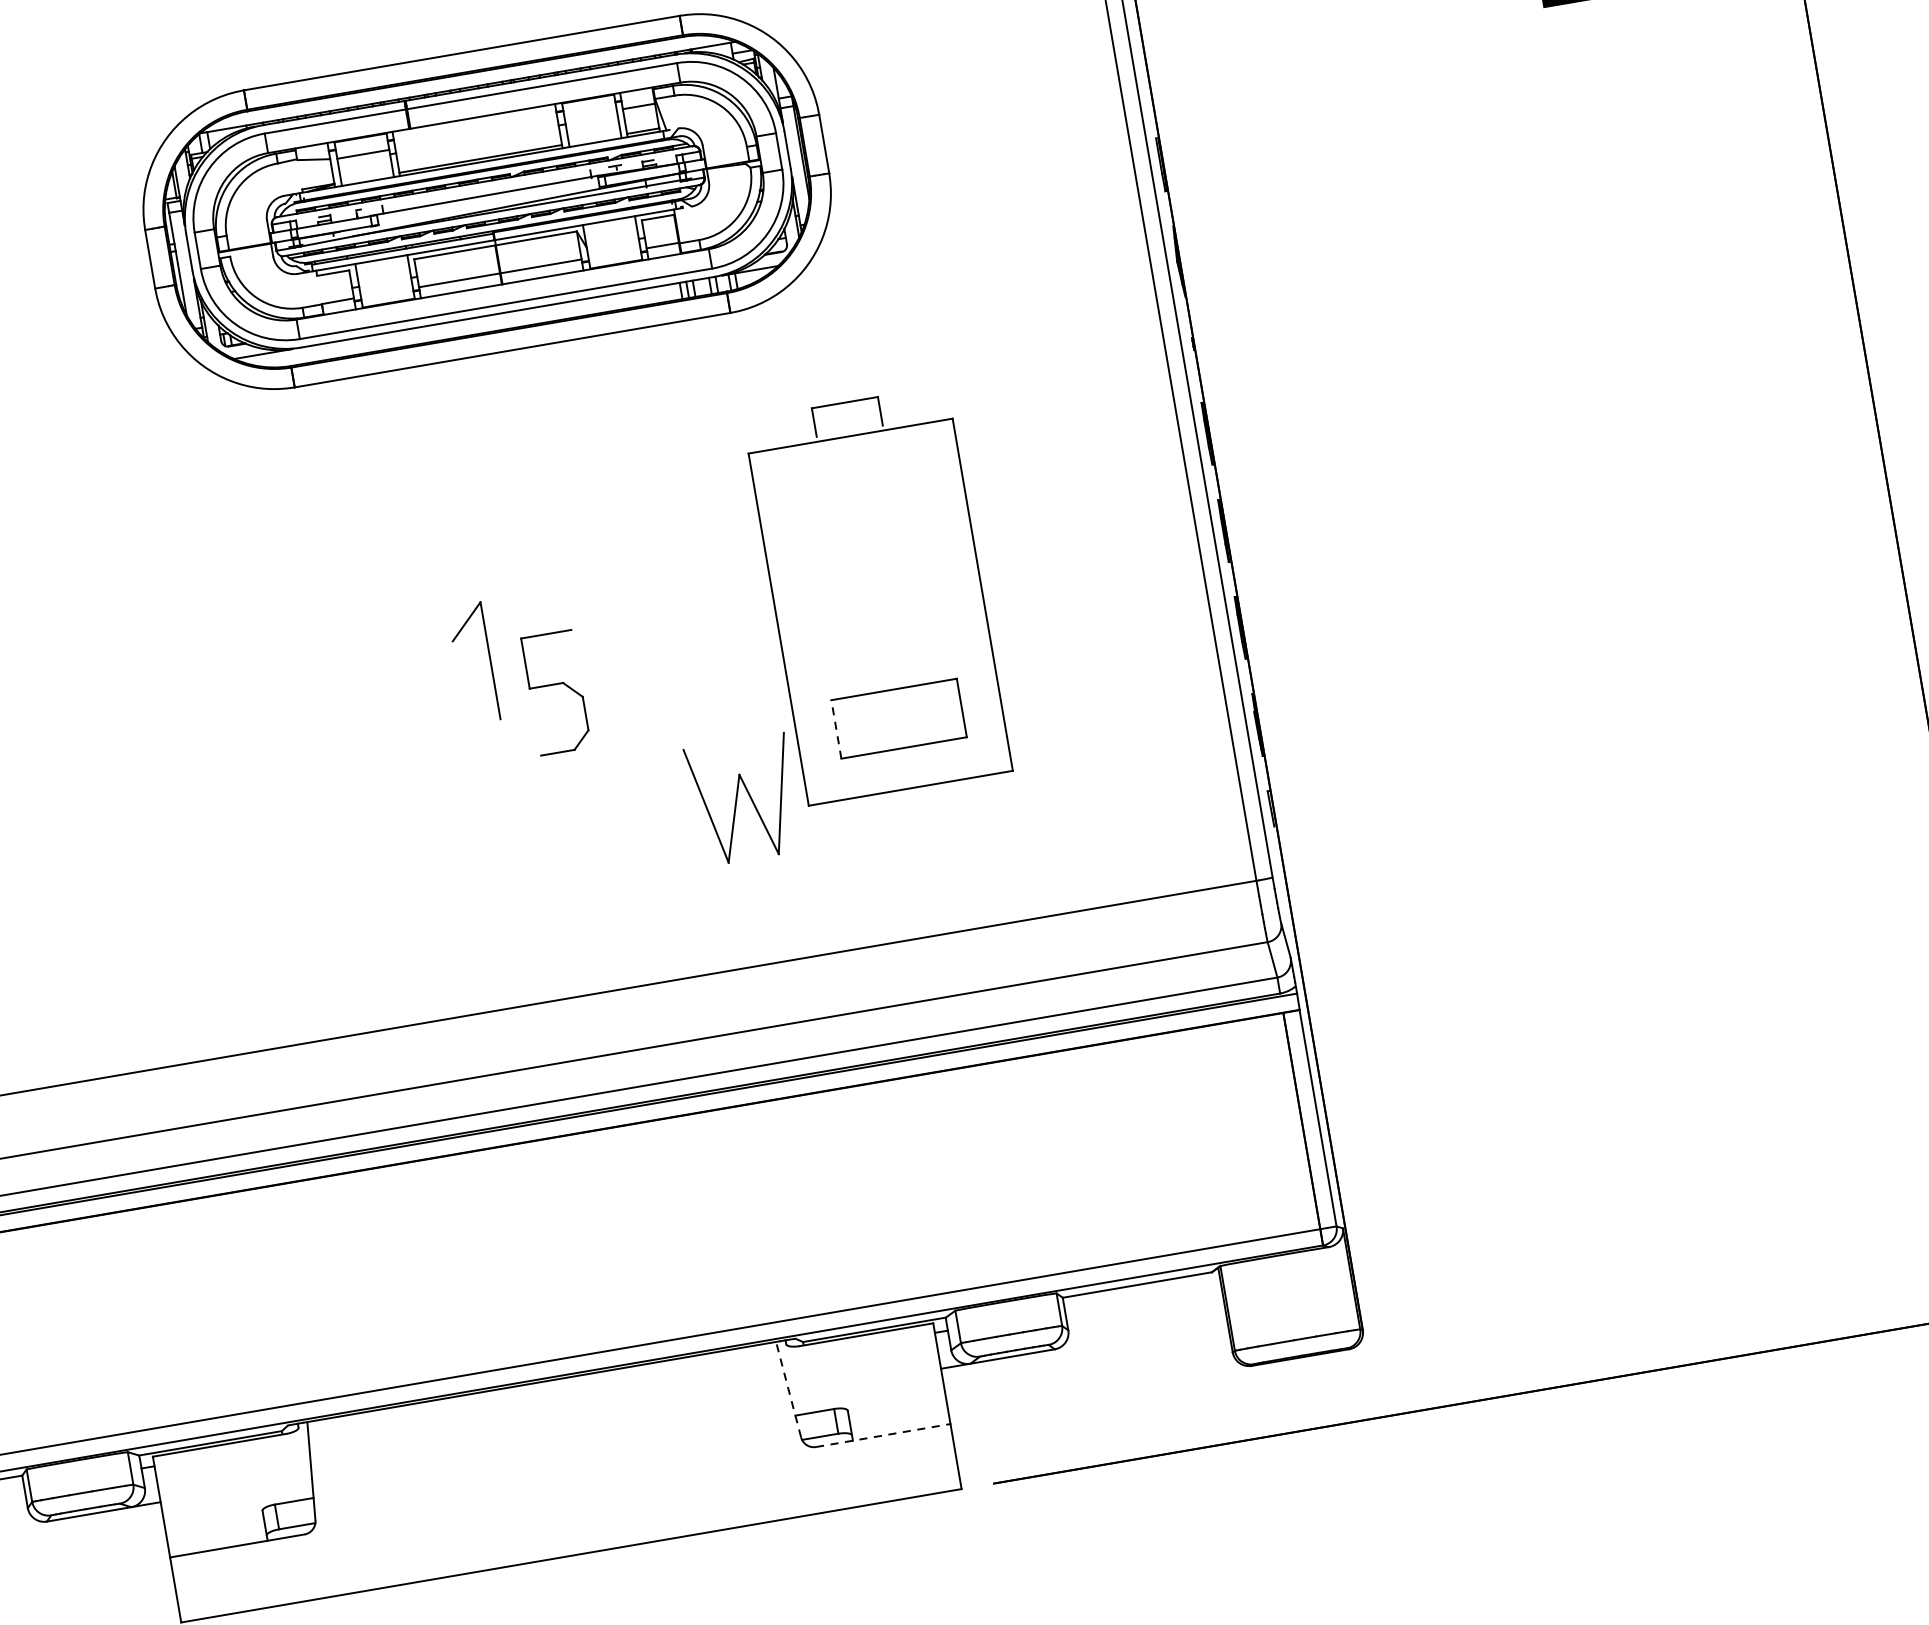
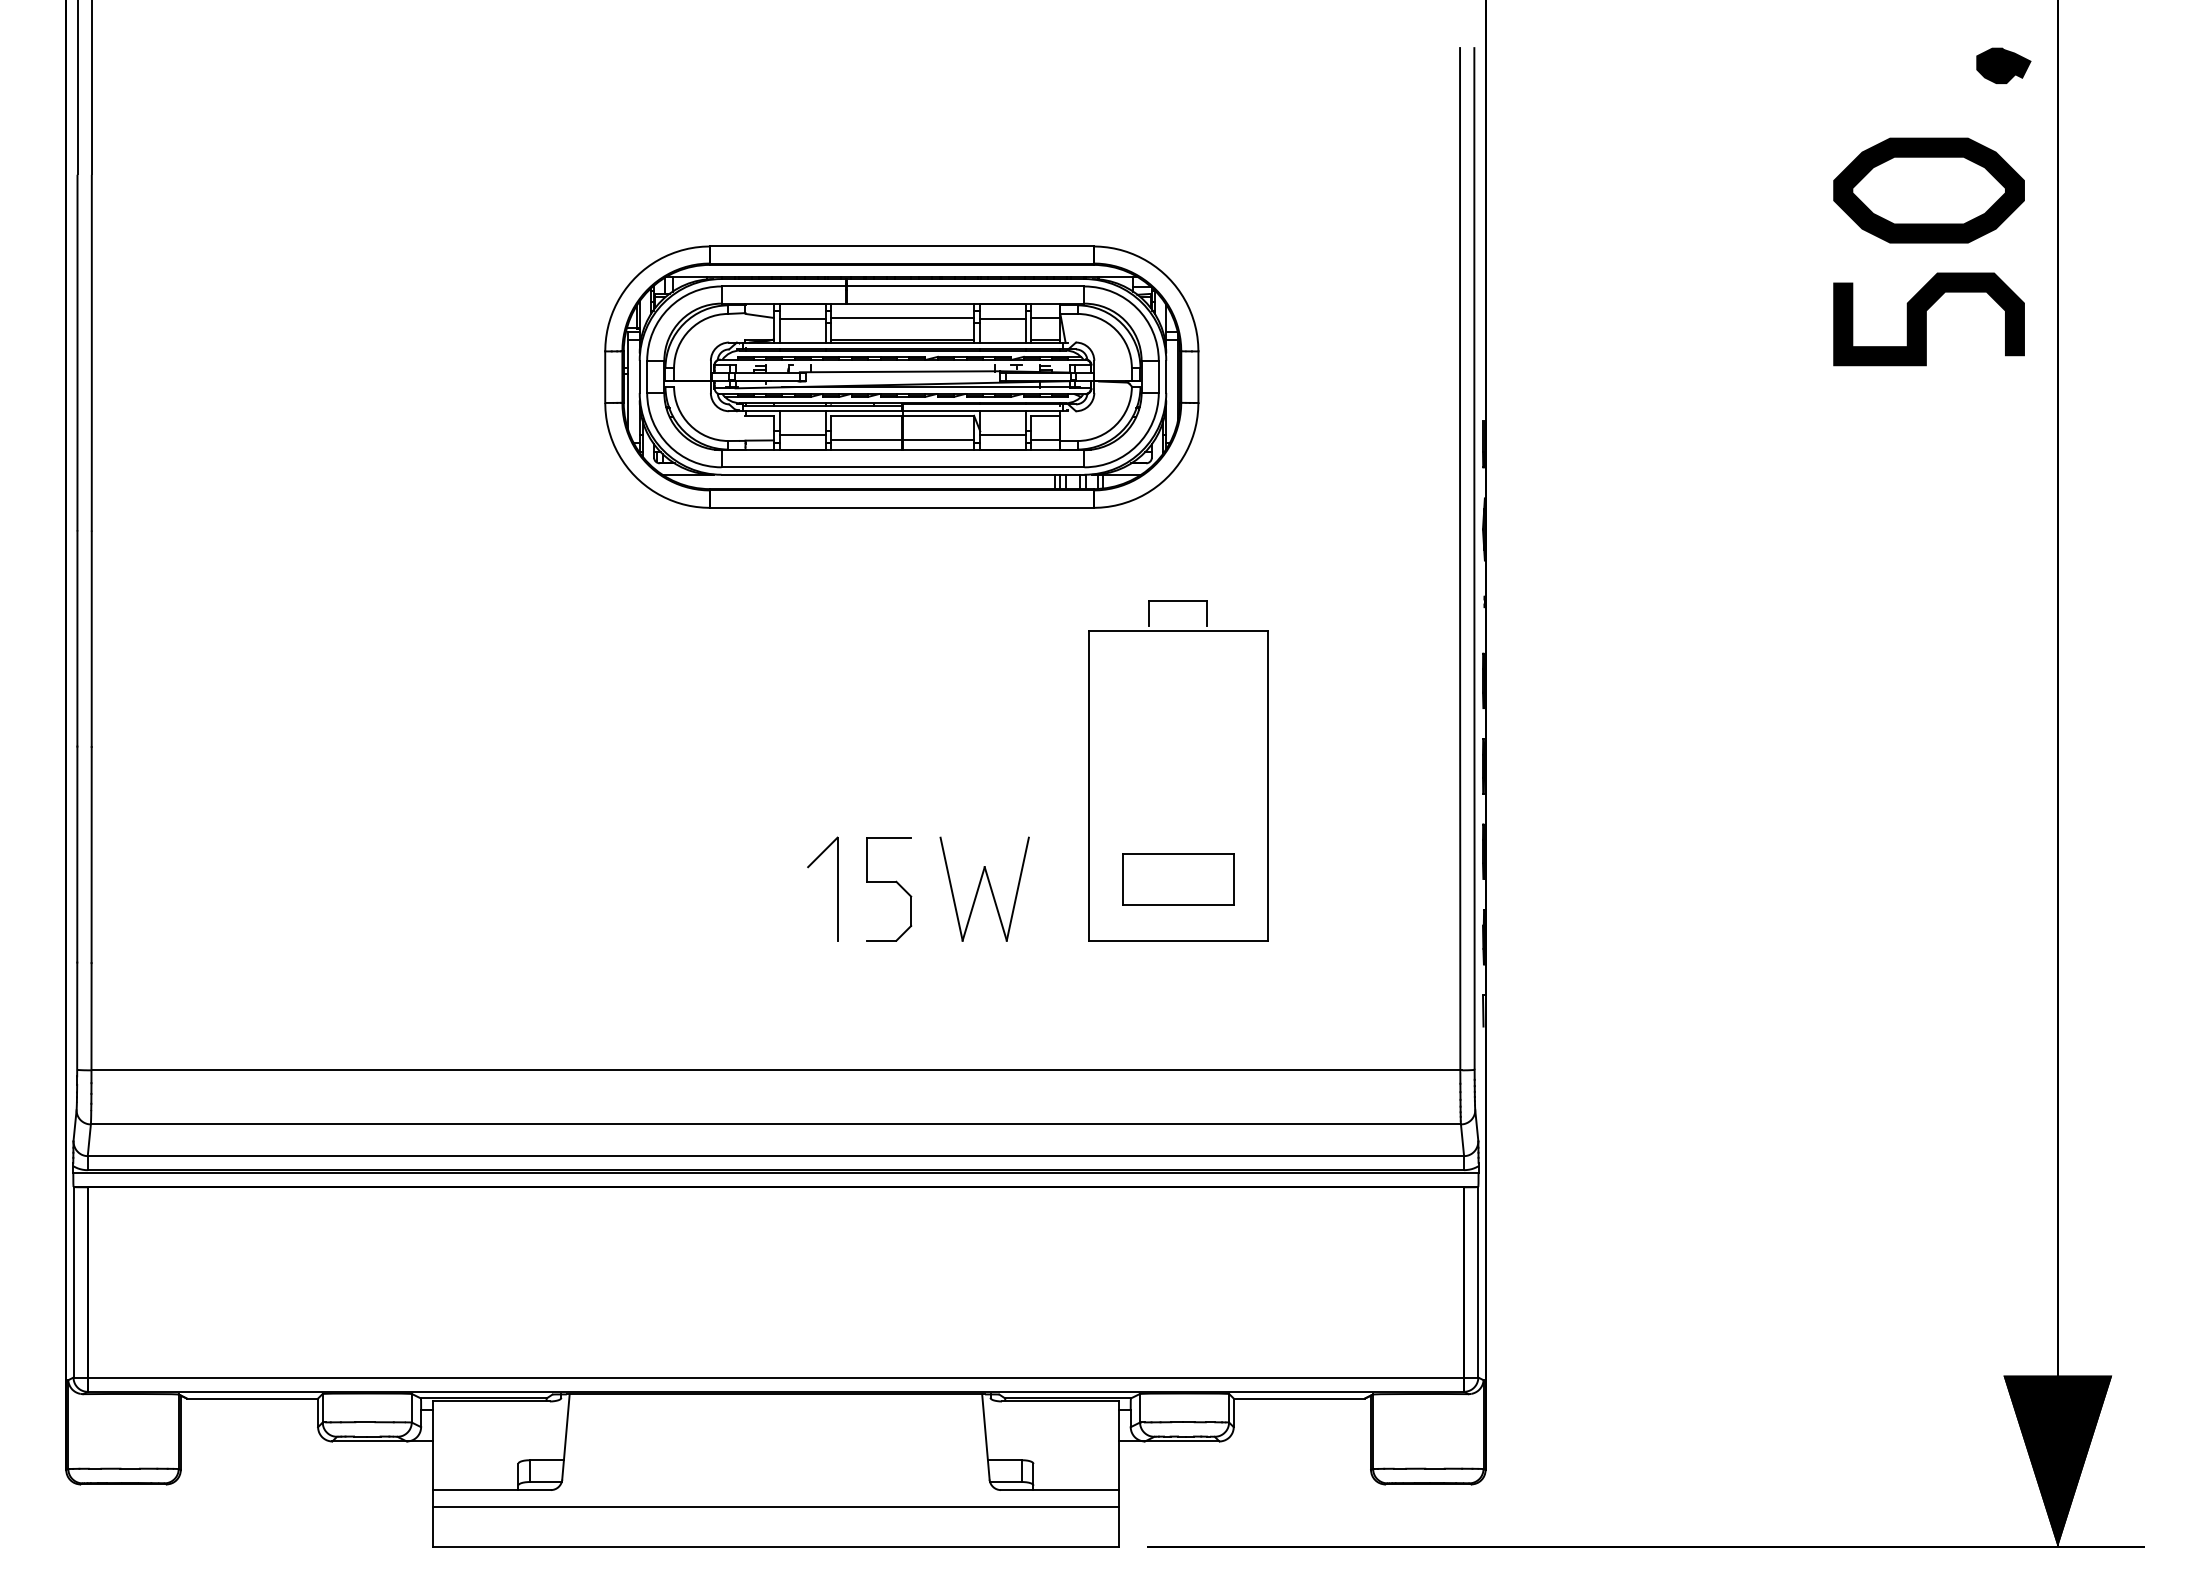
line: (591, 115) -> (1003, 318), added
line: (476, 133) -> (902, 317), added
line: (614, 248) -> (1003, 435), added
line: (385, 287) -> (802, 435), added
part: (490, 659) -> (837, 888), moved
part: (555, 685) -> (889, 882), moved
line: (836, 729) -> (1123, 879), dashed -> solid
part: (743, 799) -> (984, 888), moved
line: (788, 1390) -> (985, 1437), dashed -> solid
line: (883, 1435) -> (1060, 1490), dashed -> solid
line: (563, 1510) -> (775, 1507), added

